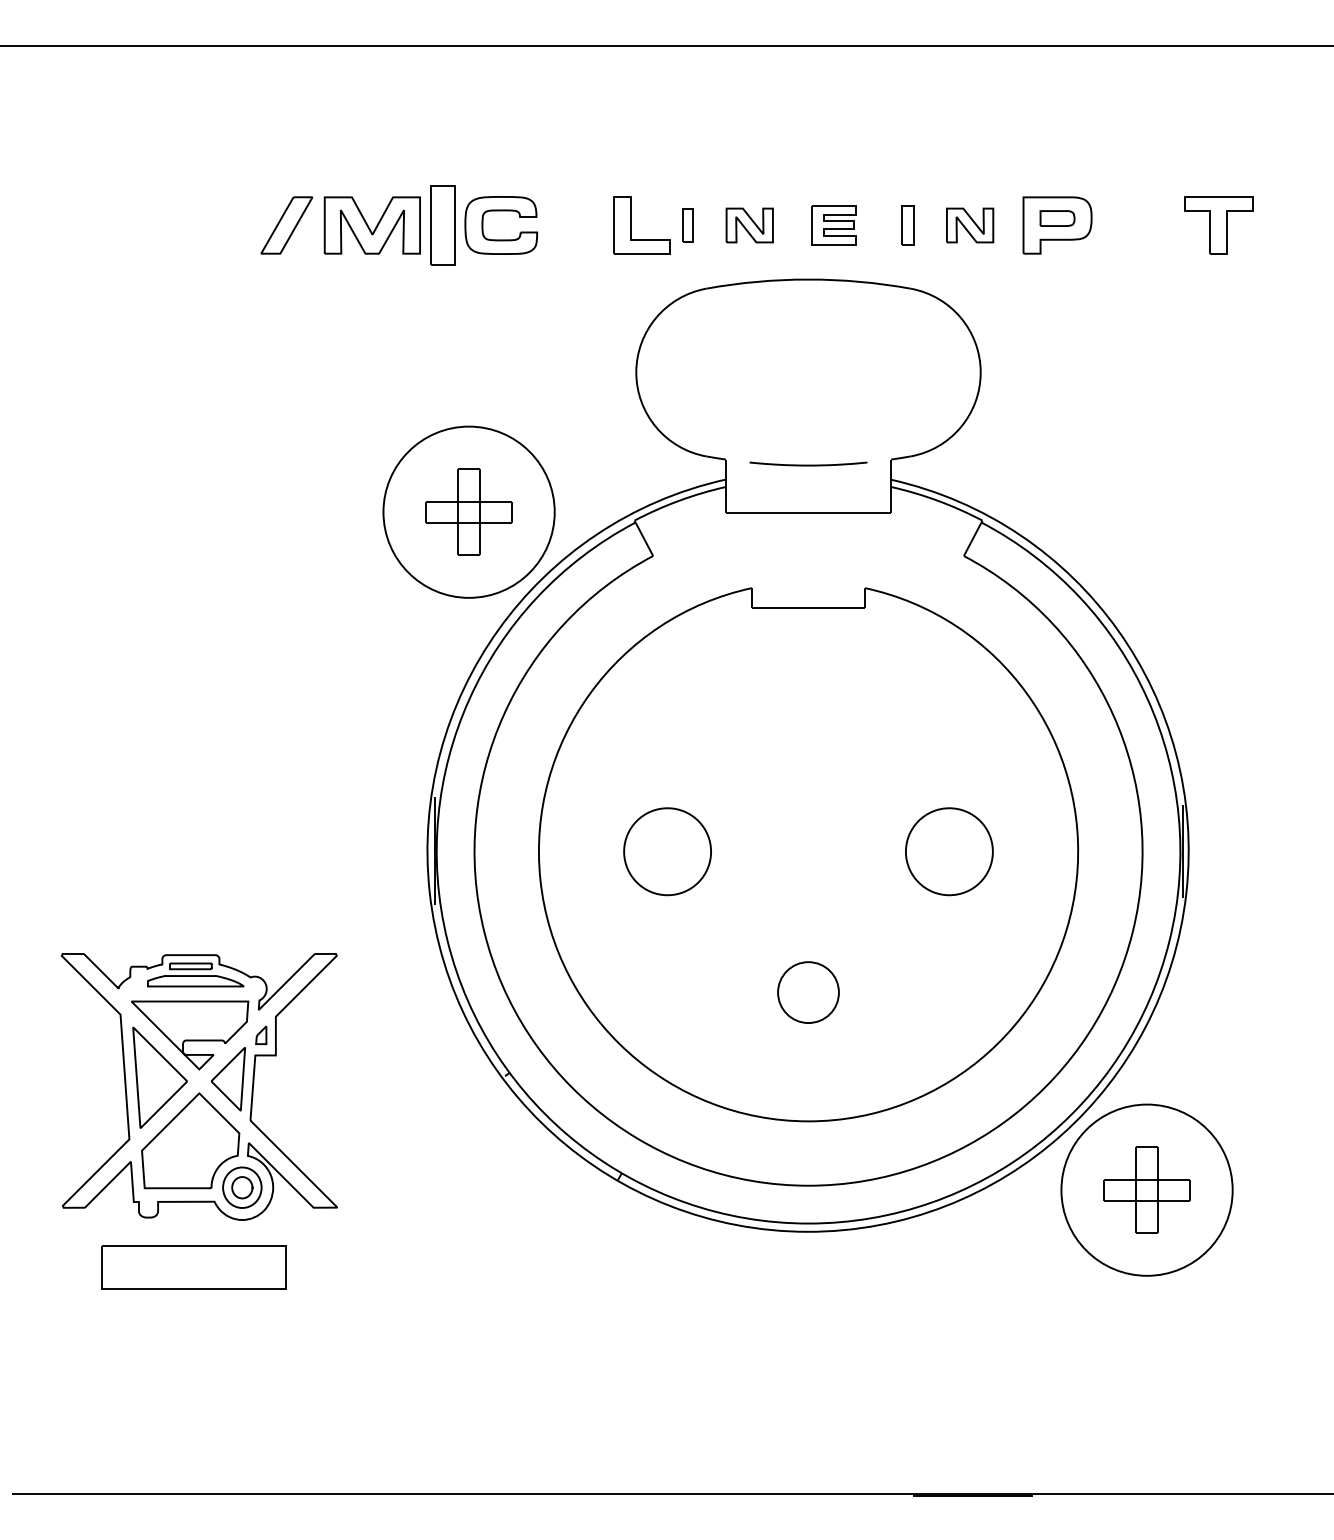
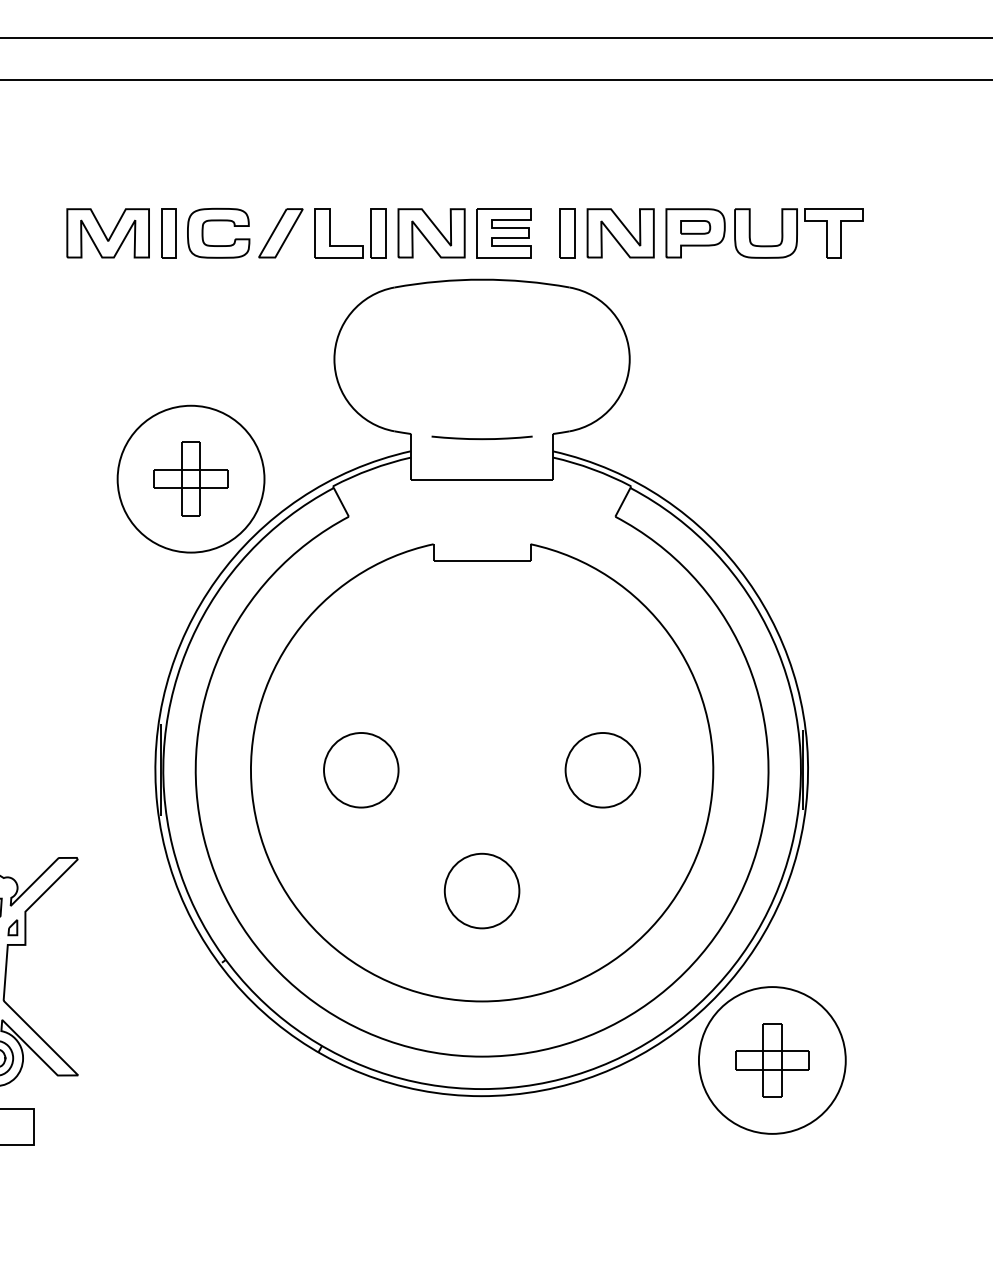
part: (286, 225) -> (280, 233), moved
part: (443, 225) -> (169, 233), size x0.71
part: (687, 225) -> (378, 233), size x1.67
part: (749, 225) -> (431, 233), size x1.67
part: (834, 225) -> (504, 233), size x1.43
part: (908, 225) -> (567, 233), size x1.43
part: (969, 225) -> (620, 233), size x1.67
part: (1139, 239) -> (765, 245), added
part: (808, 992) -> (482, 890), size x1.43

